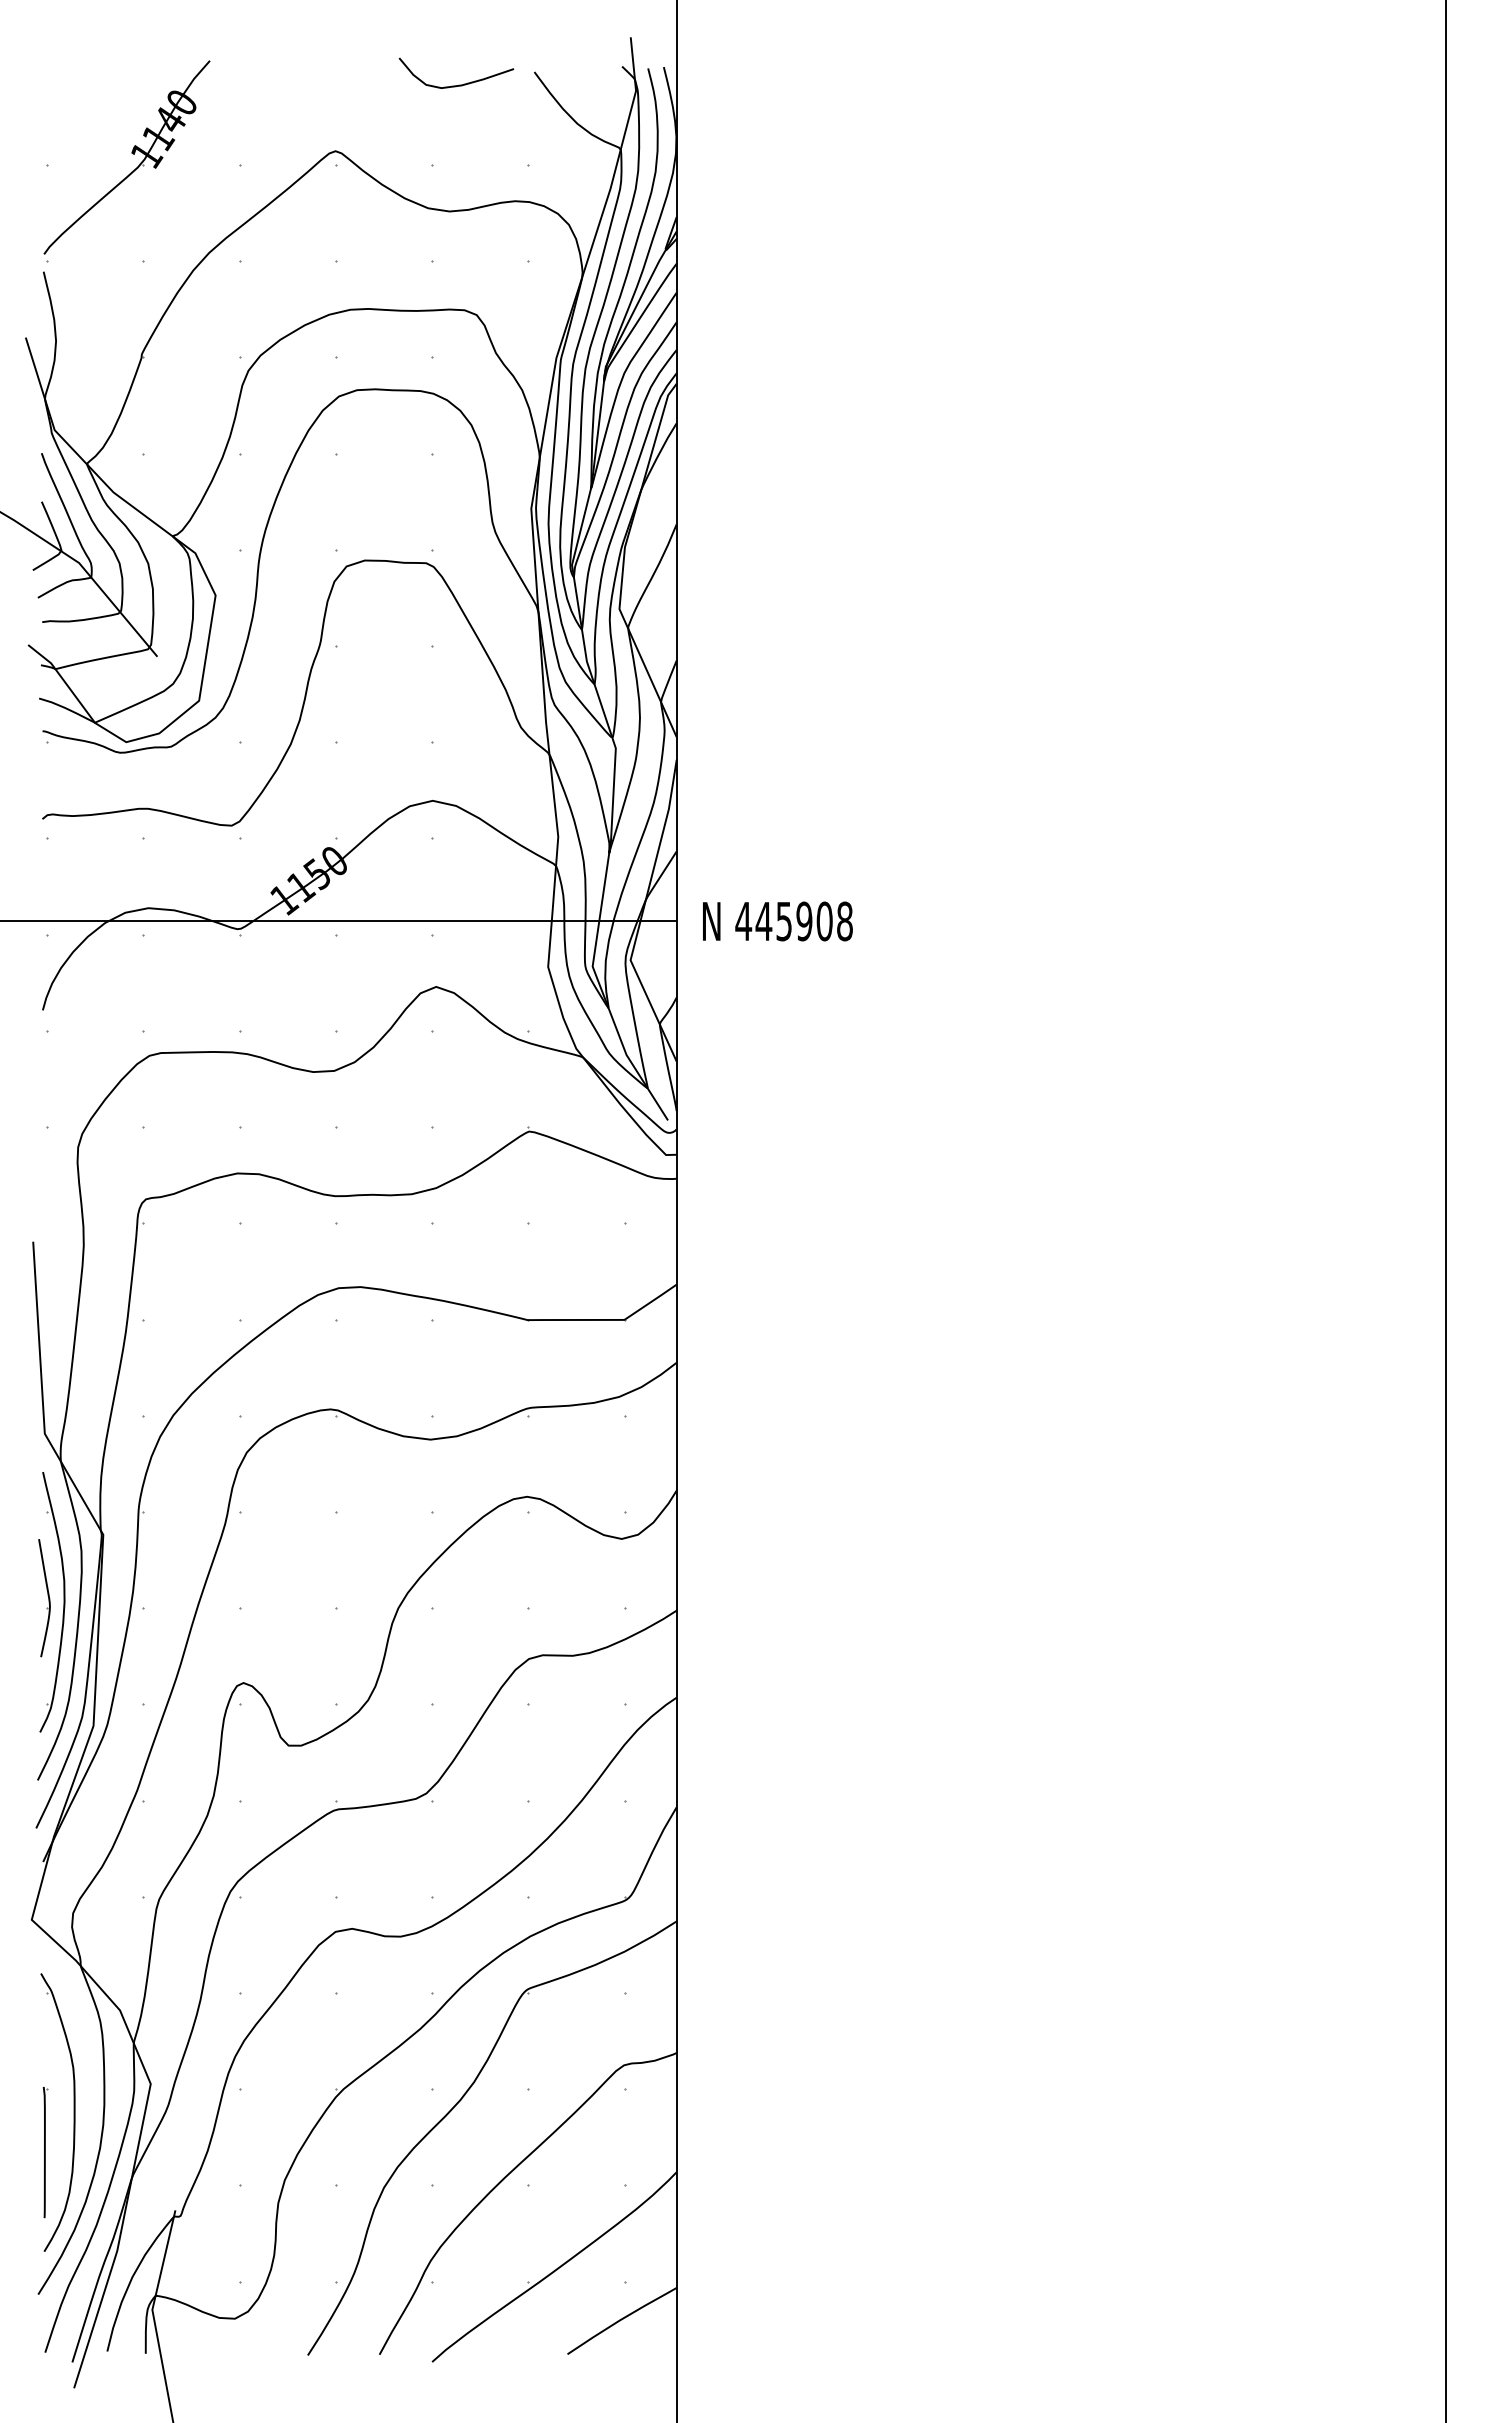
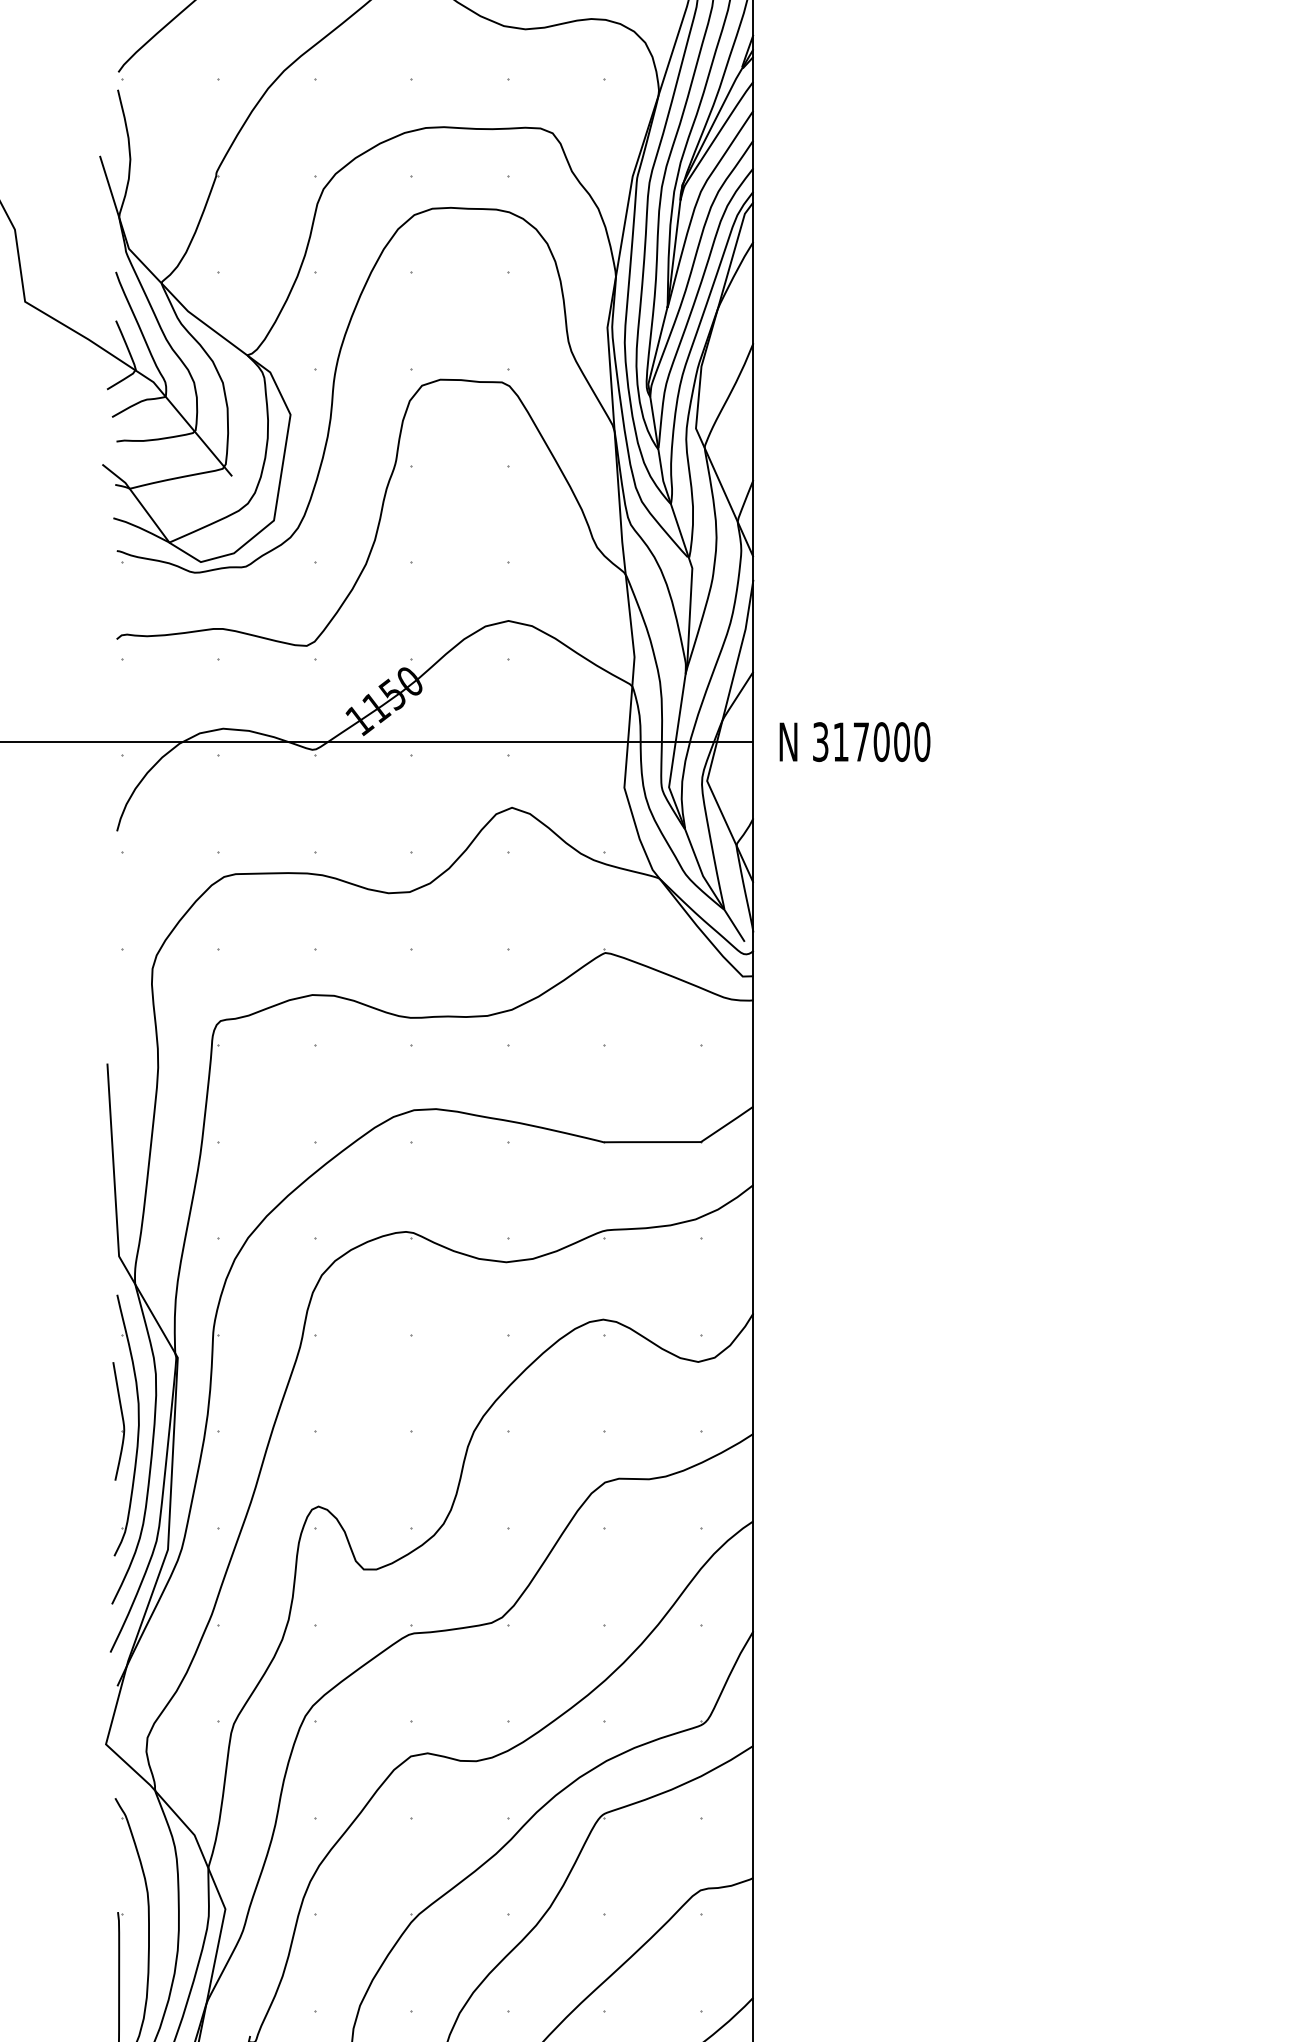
text: (793, 921) -> (870, 742), 445908 -> 317000

